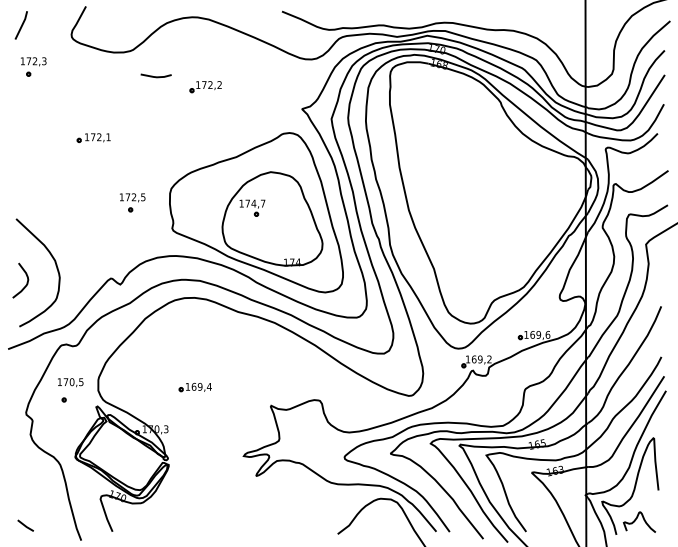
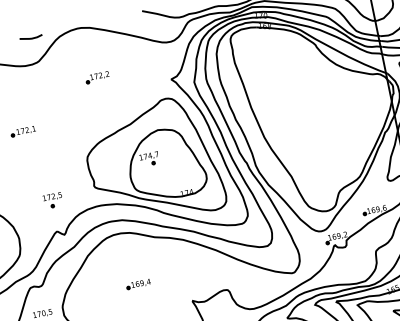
line: (155, 76) -> (30, 38), moved
part: (132, 202) -> (53, 200), moved
part: (194, 387) -> (137, 284), moved

